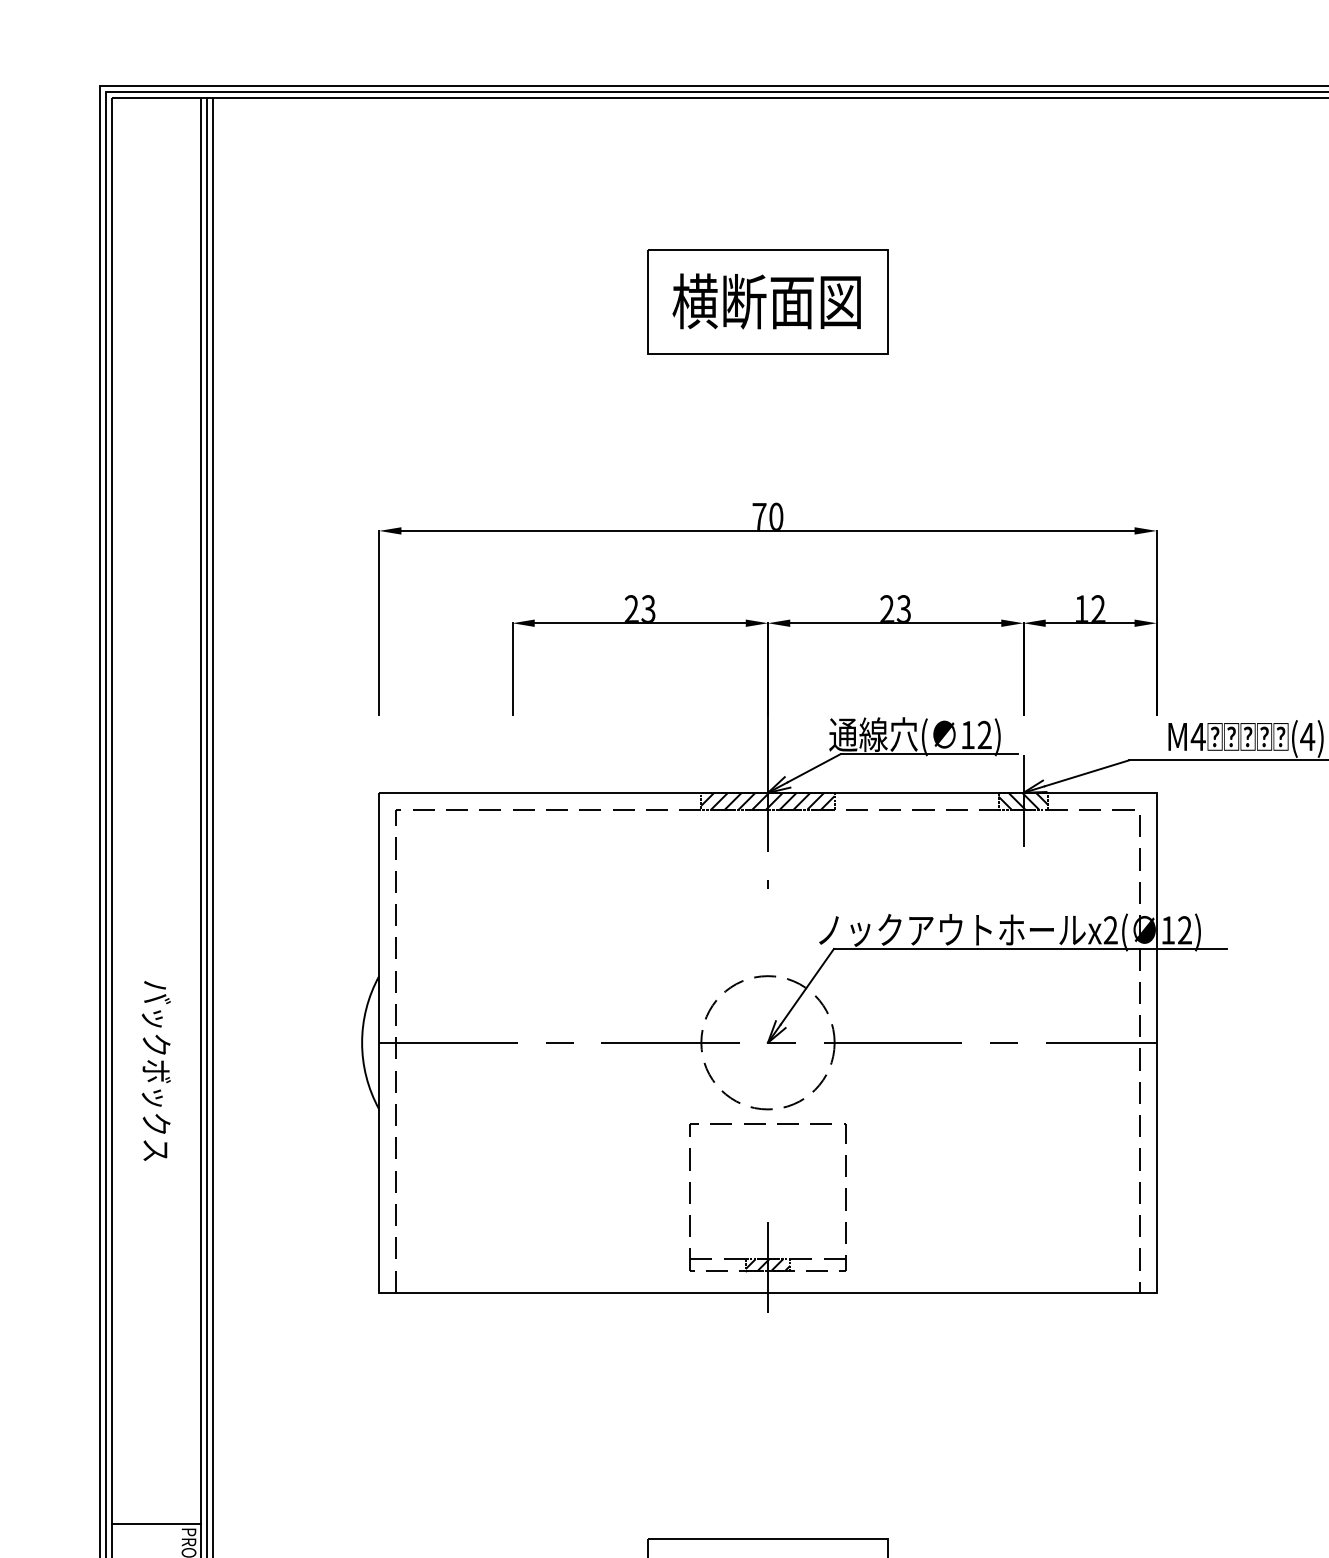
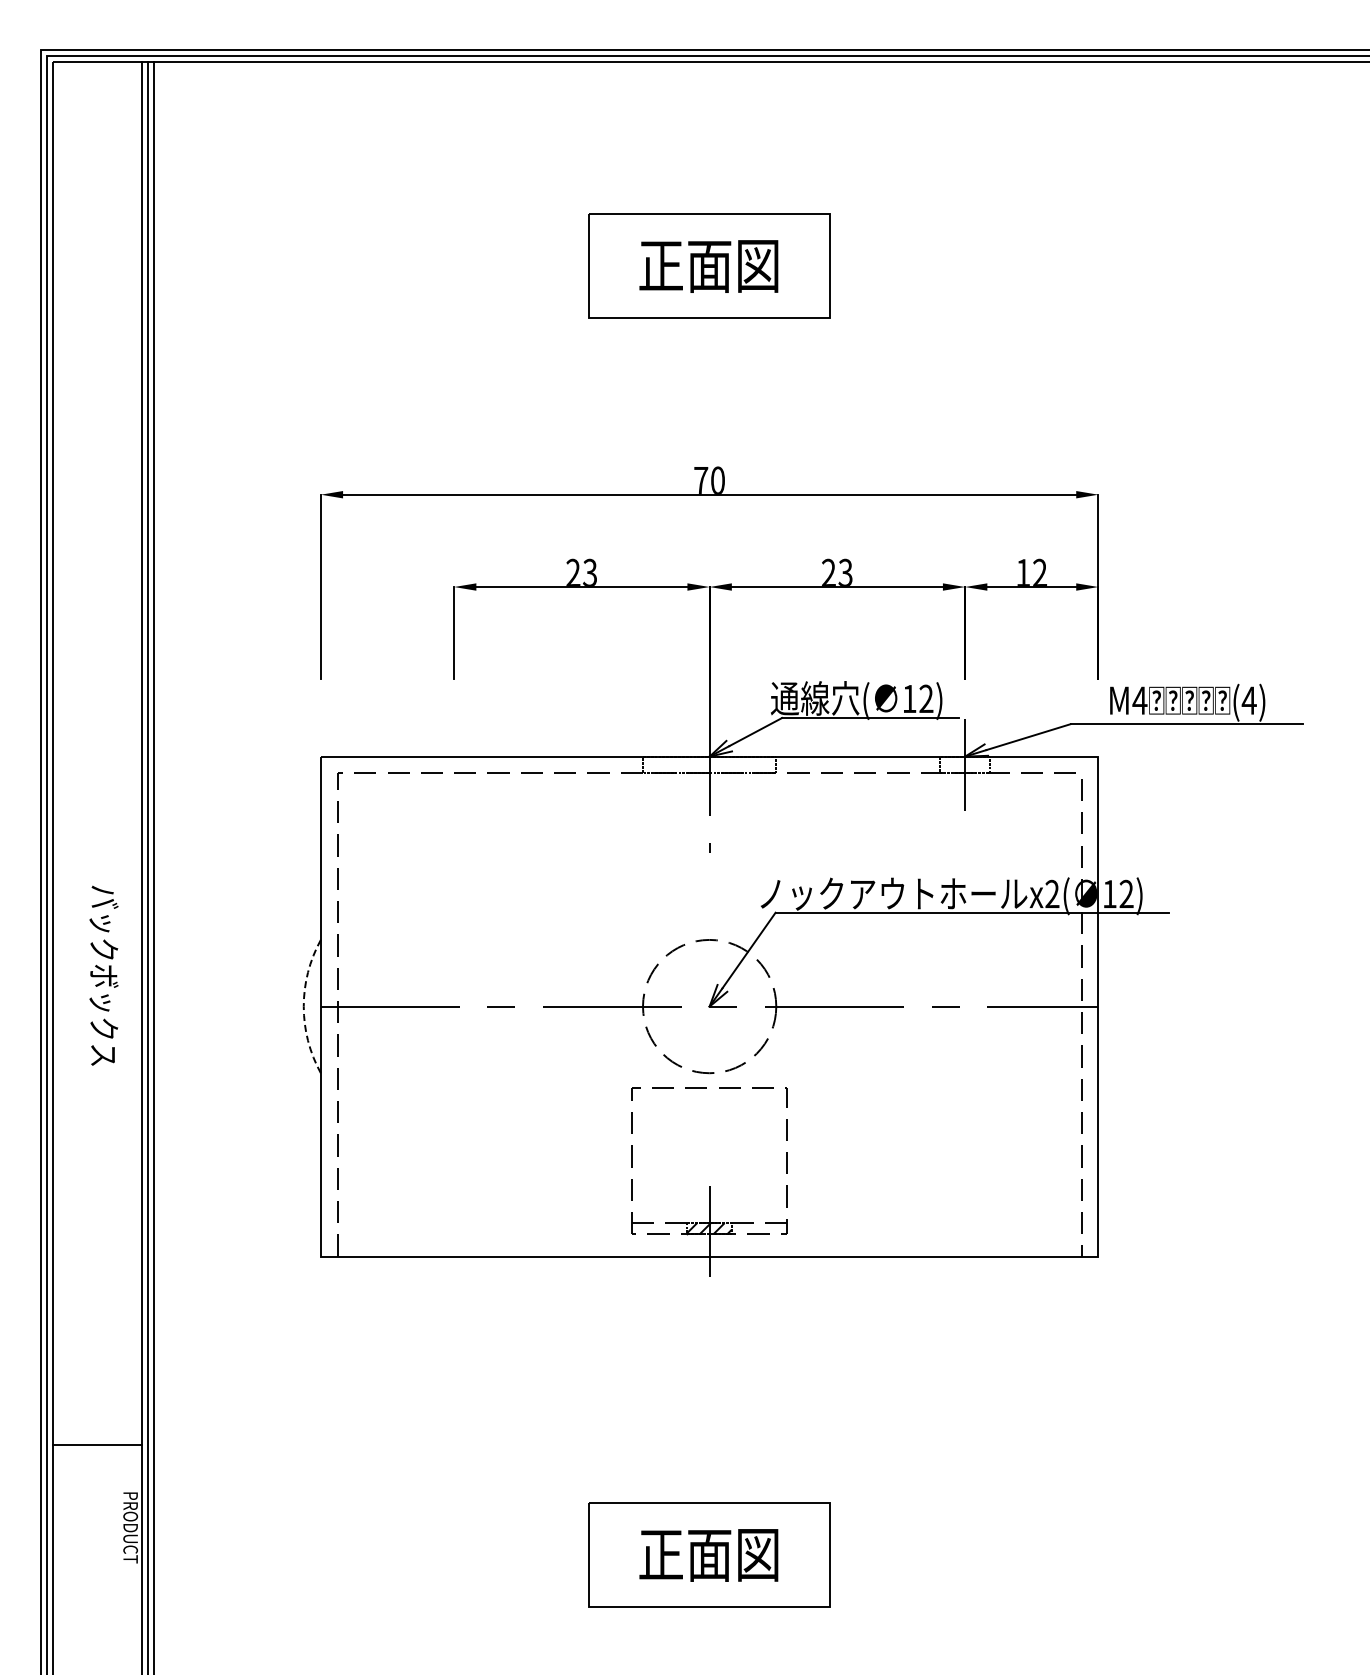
text: (766, 301) -> (708, 265), 横断面図 -> 正面図
hatch: (767, 800) -> (709, 764), removed
hatch: (1023, 800) -> (965, 764), removed
arc: (361, 1042) -> (303, 1006), solid -> dashed
text: (155, 1070) -> (103, 975), moved
line: (155, 1523) -> (97, 1444), moved

